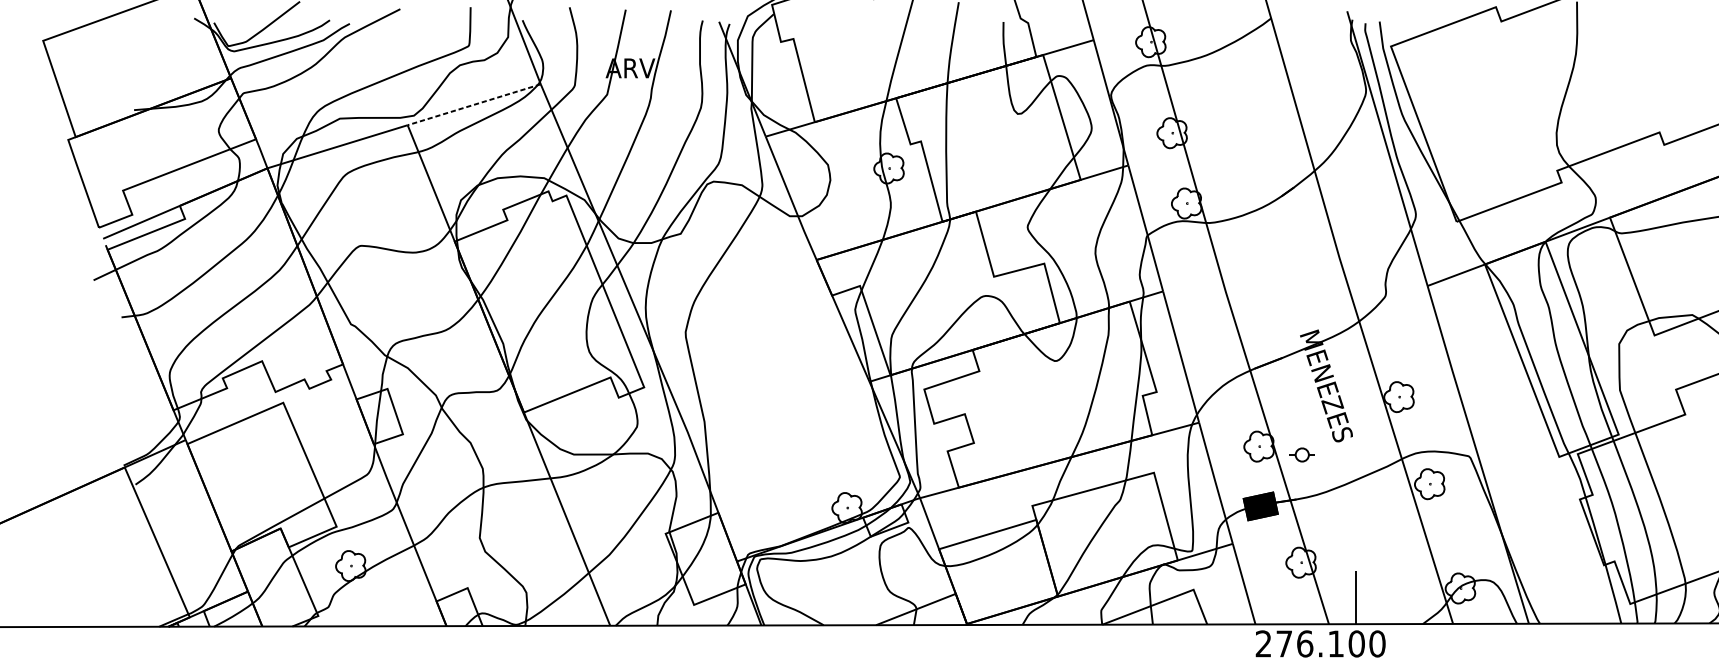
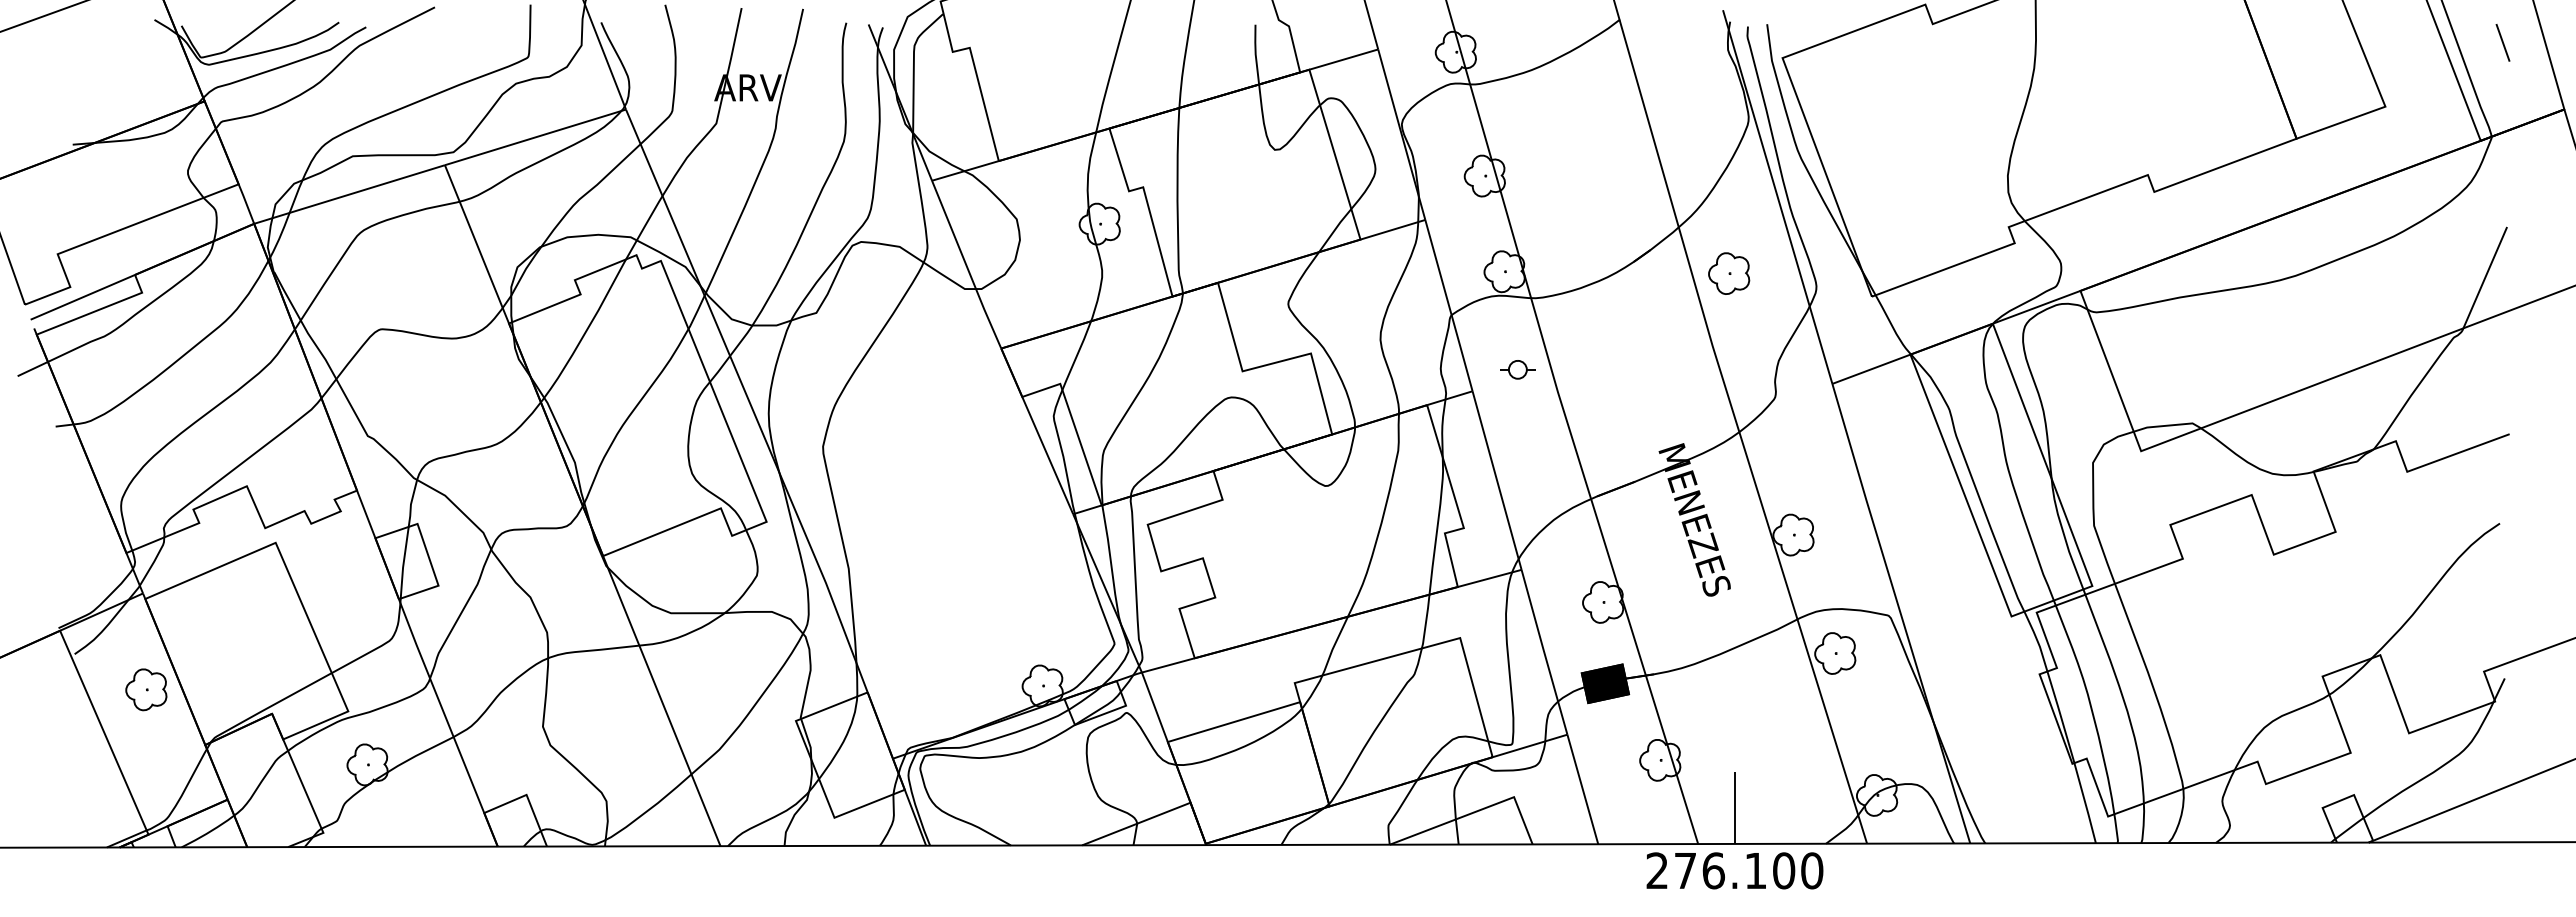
line: (474, 104) -> (535, 137), dashed -> solid
part: (1351, 204) -> (1729, 273), added
part: (1301, 454) -> (1517, 369), moved
part: (188, 510) -> (146, 689), added
text: (1320, 643) -> (1734, 870), moved

